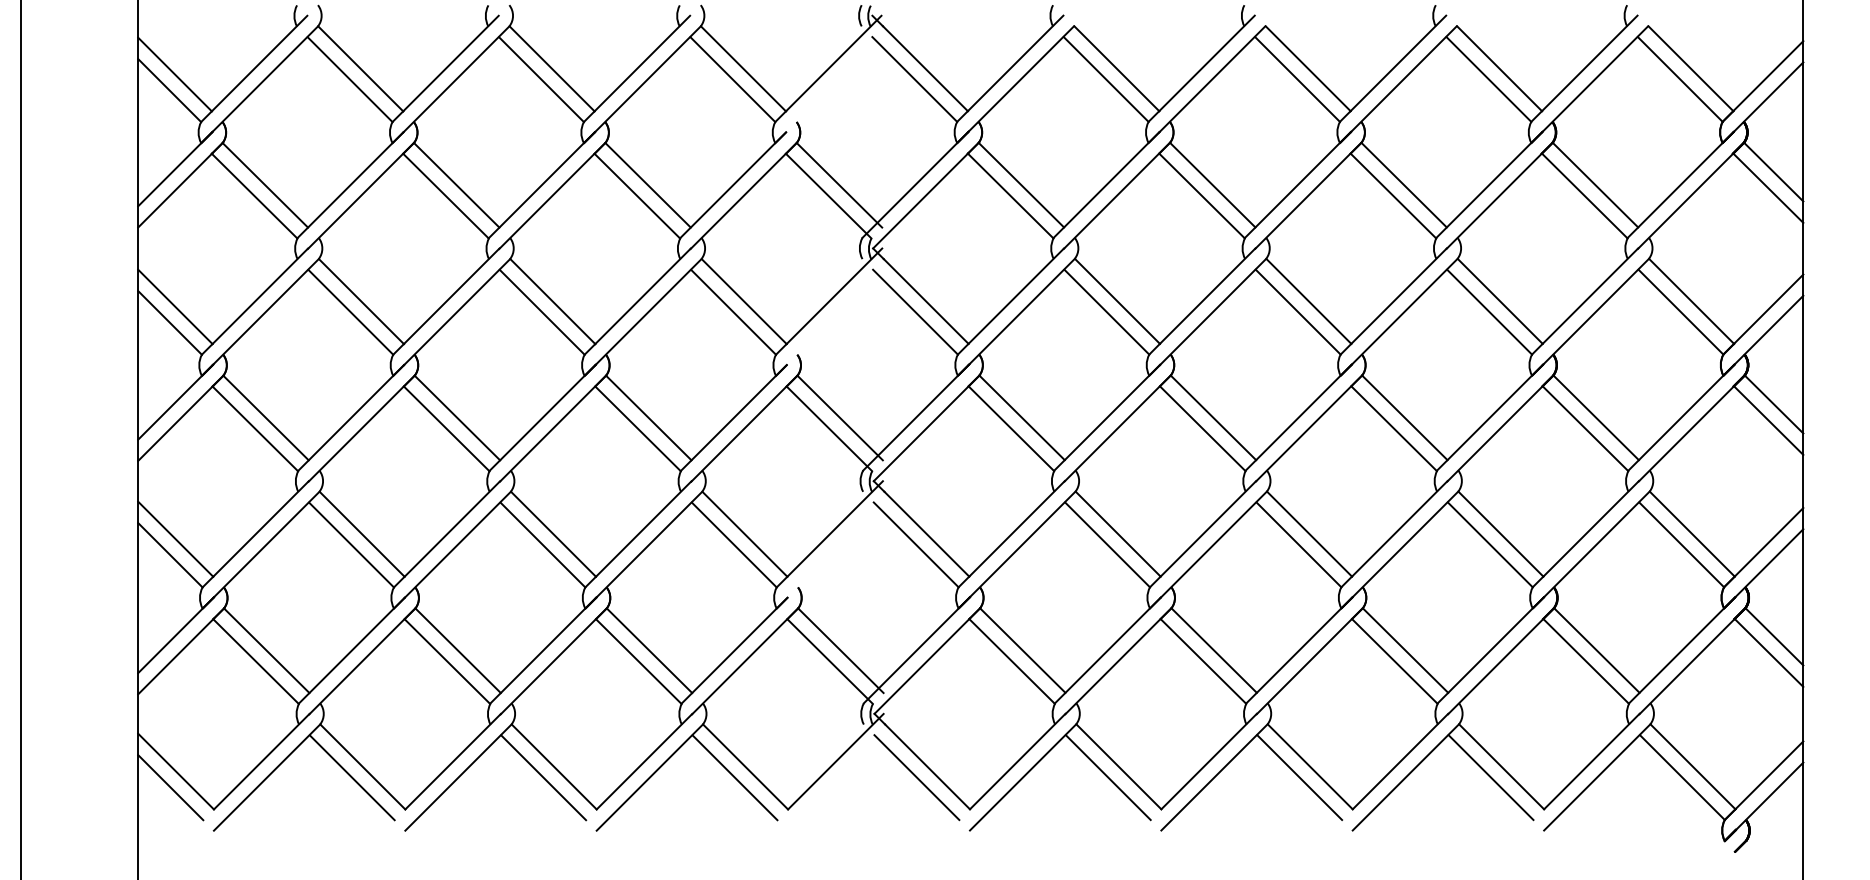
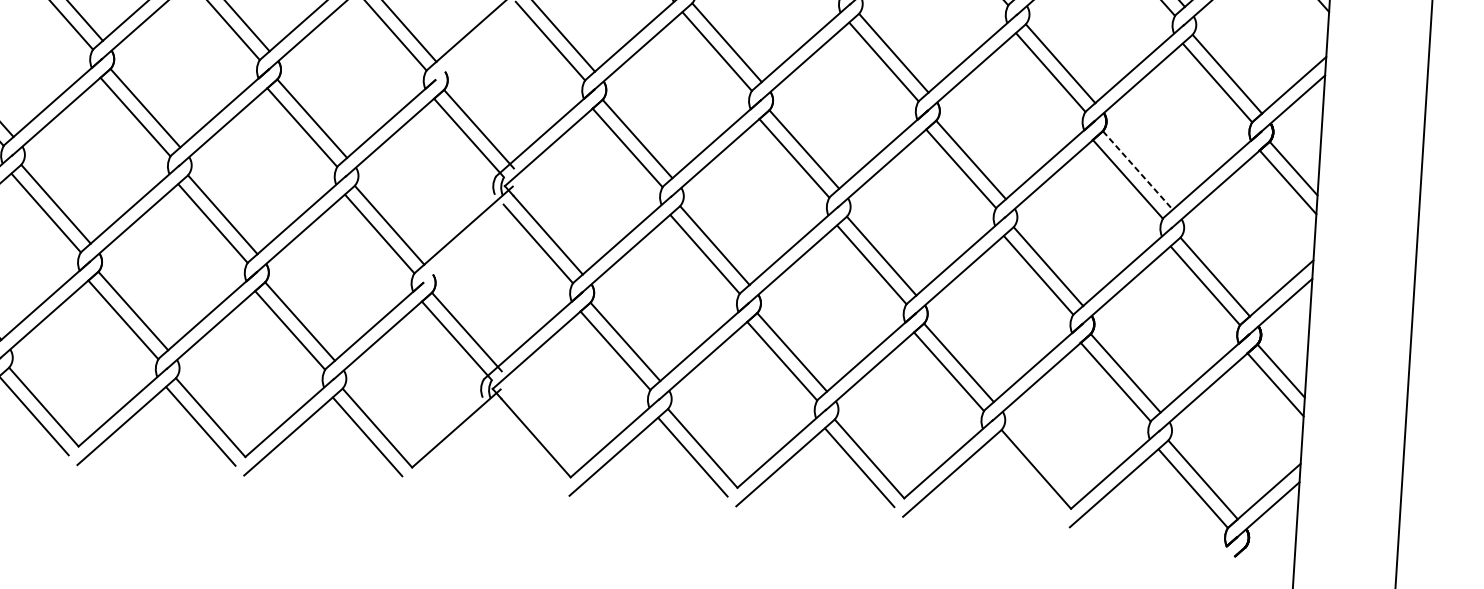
line: (1596, 418) -> (1138, 171), solid -> dashed
line: (916, 777) -> (525, 446), removed
line: (1490, 777) -> (1026, 478), removed

